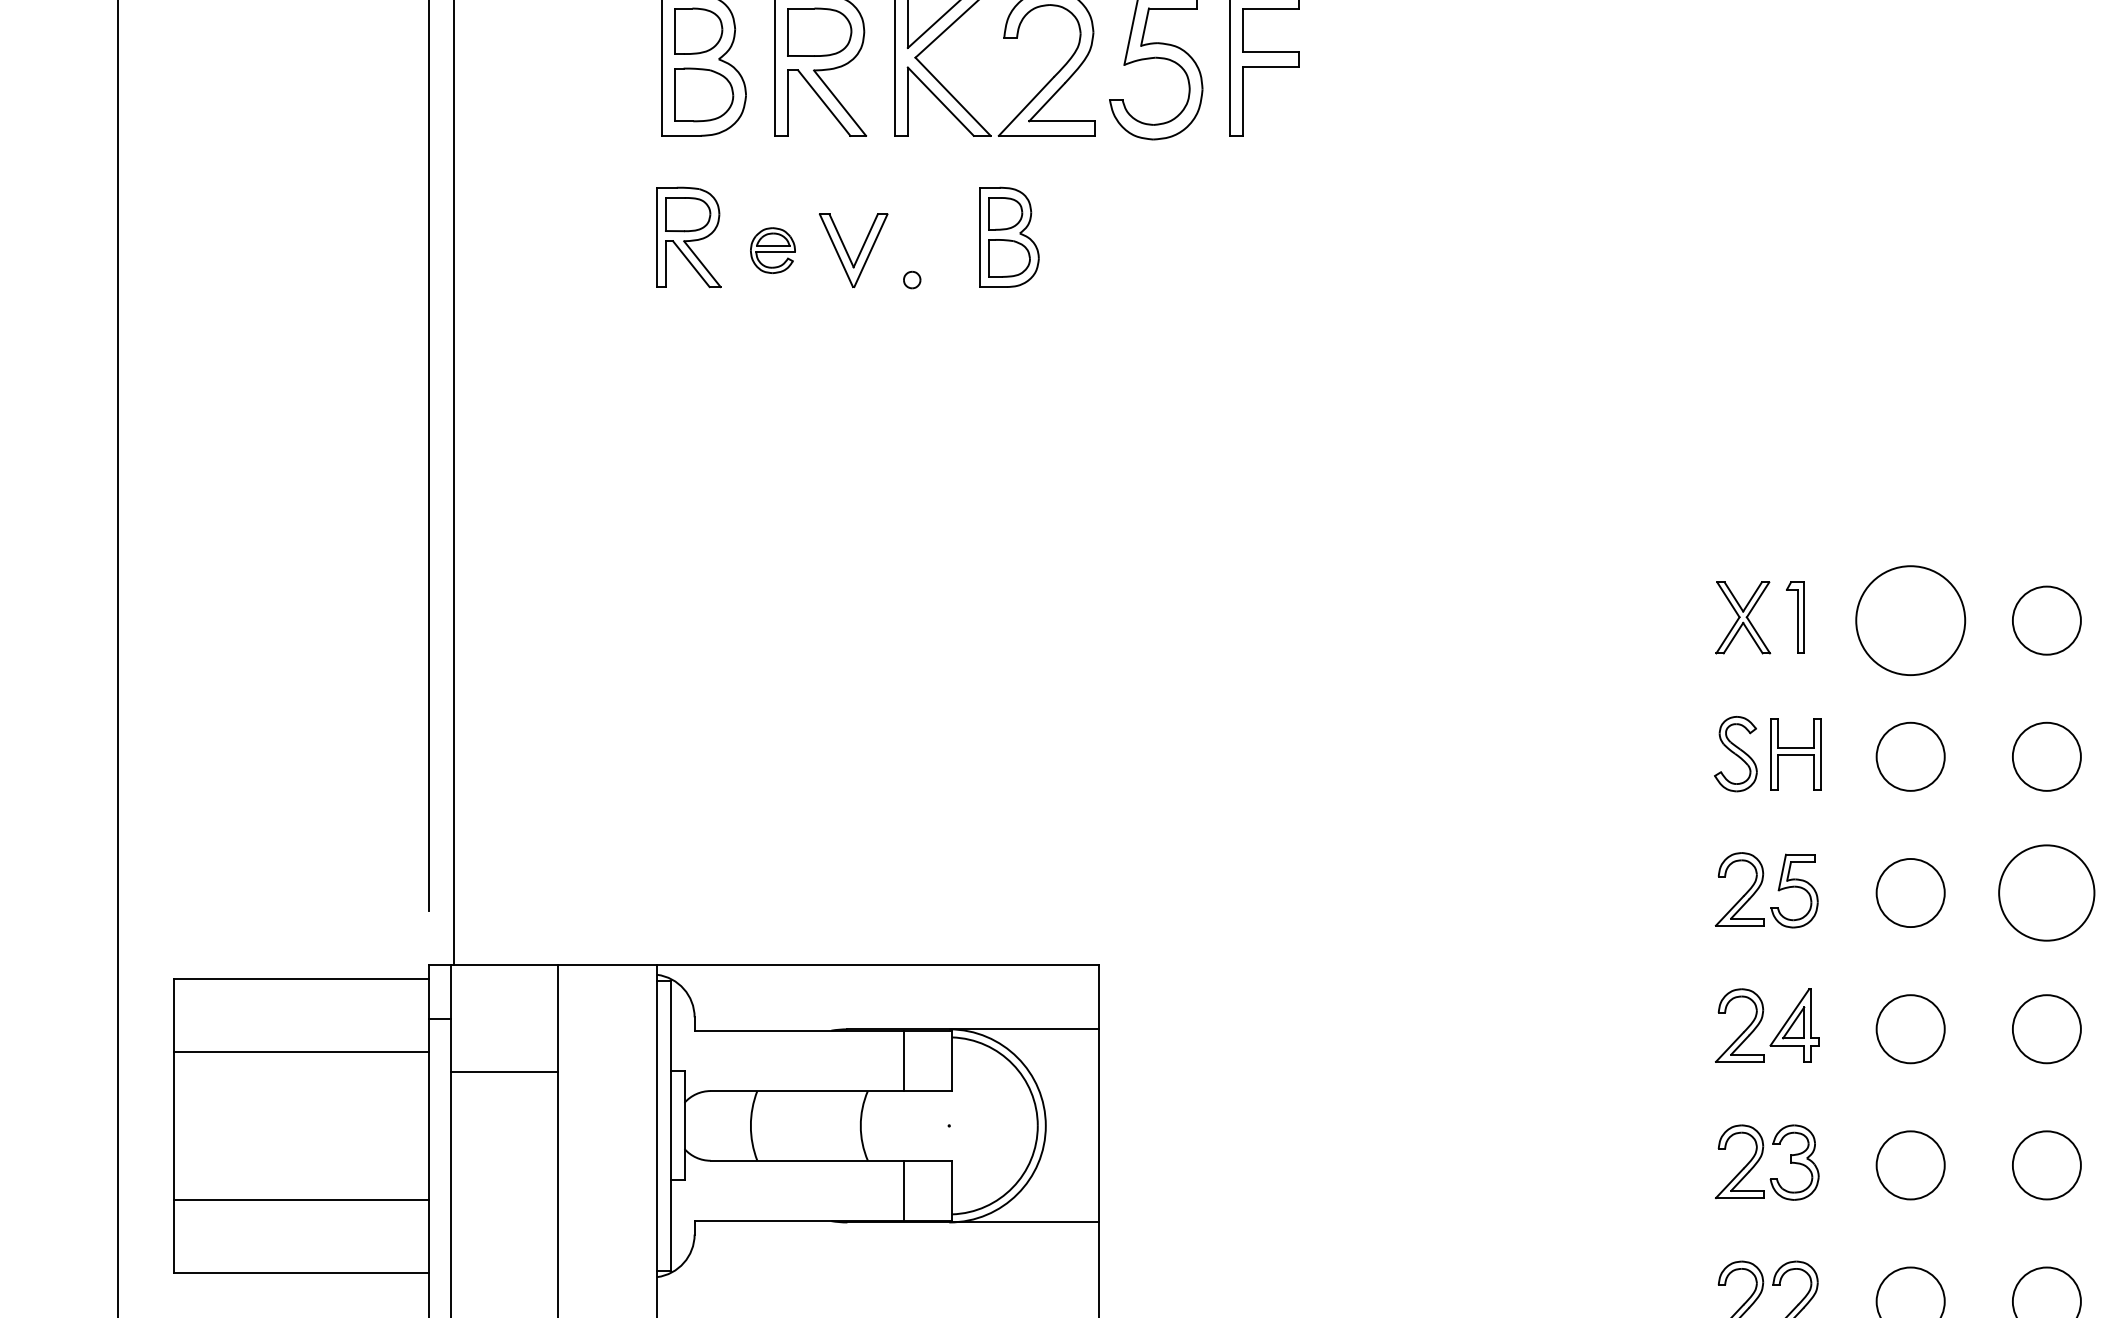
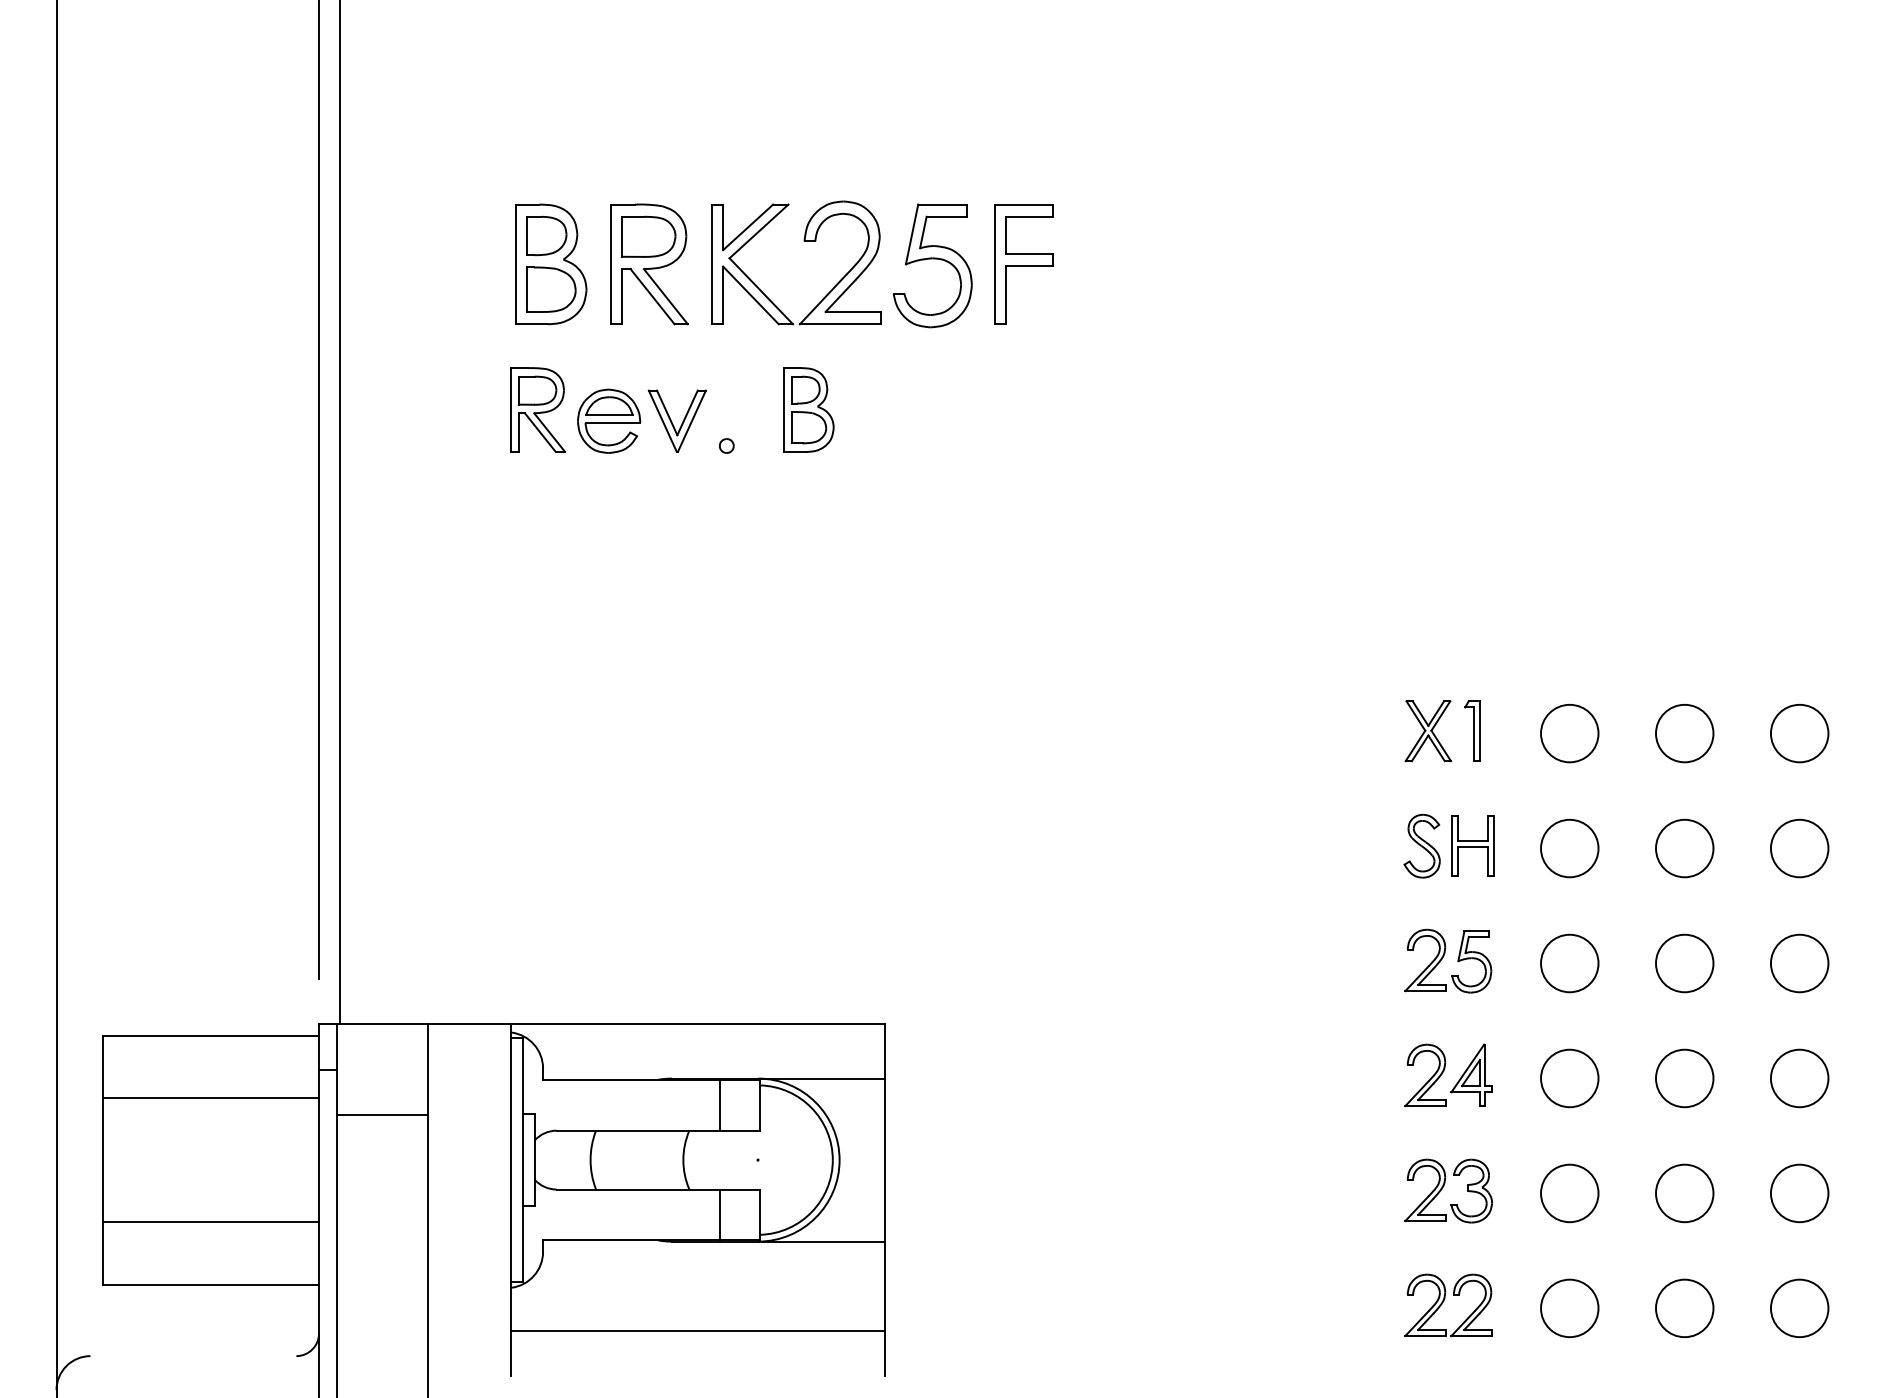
part: (773, 249) -> (609, 420), size x1.67
circle: (1910, 620) -> (1569, 733), size x0.62
circle: (2046, 893) -> (1684, 963), size x0.71

